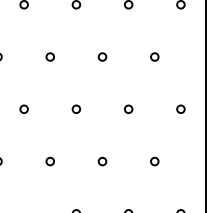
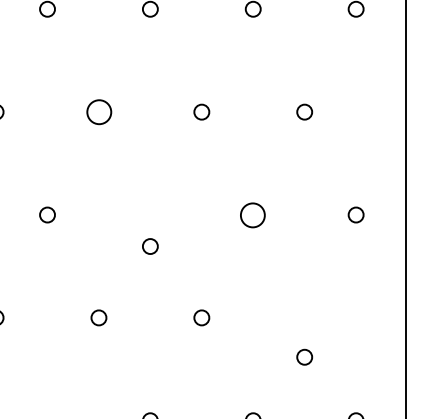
circle: (49, 56) -> (97, 111), size x1.6
circle: (76, 108) -> (150, 244), moved
circle: (128, 108) -> (252, 213), size x1.6
circle: (154, 161) -> (304, 357), moved

